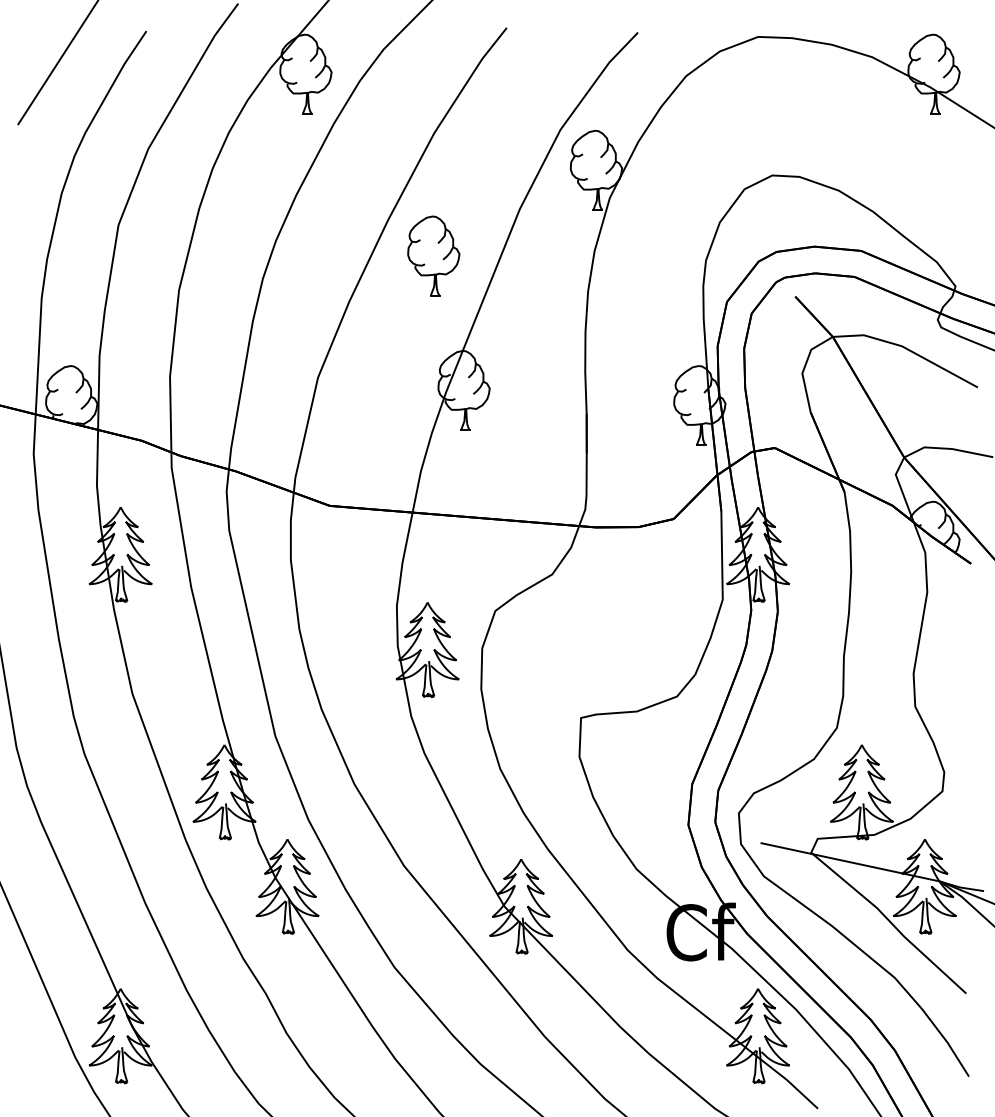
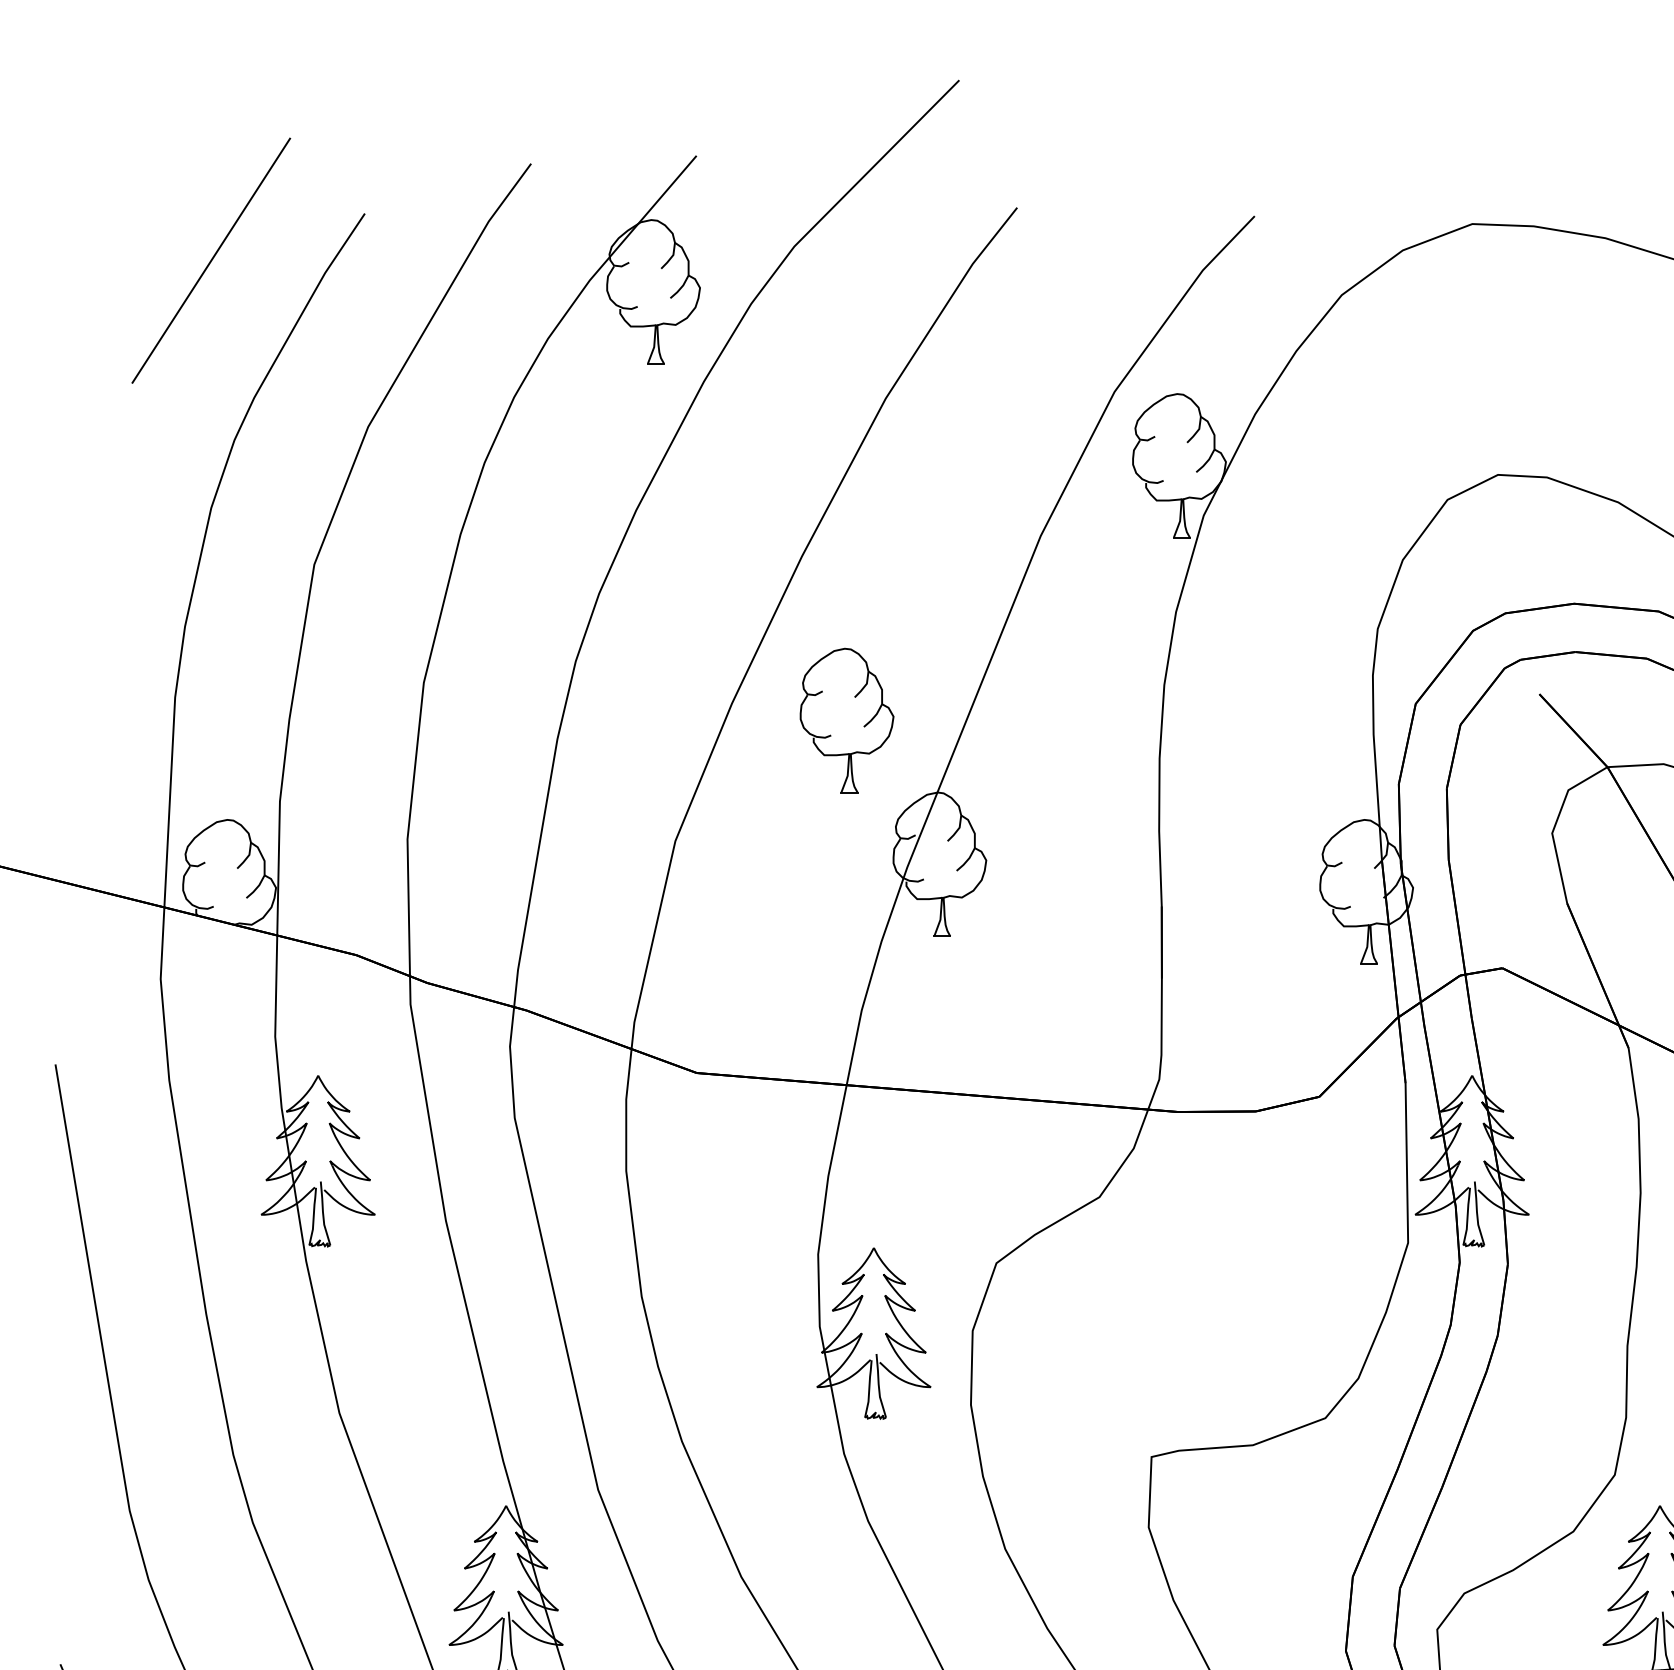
part: (433, 255) -> (846, 719), moved

